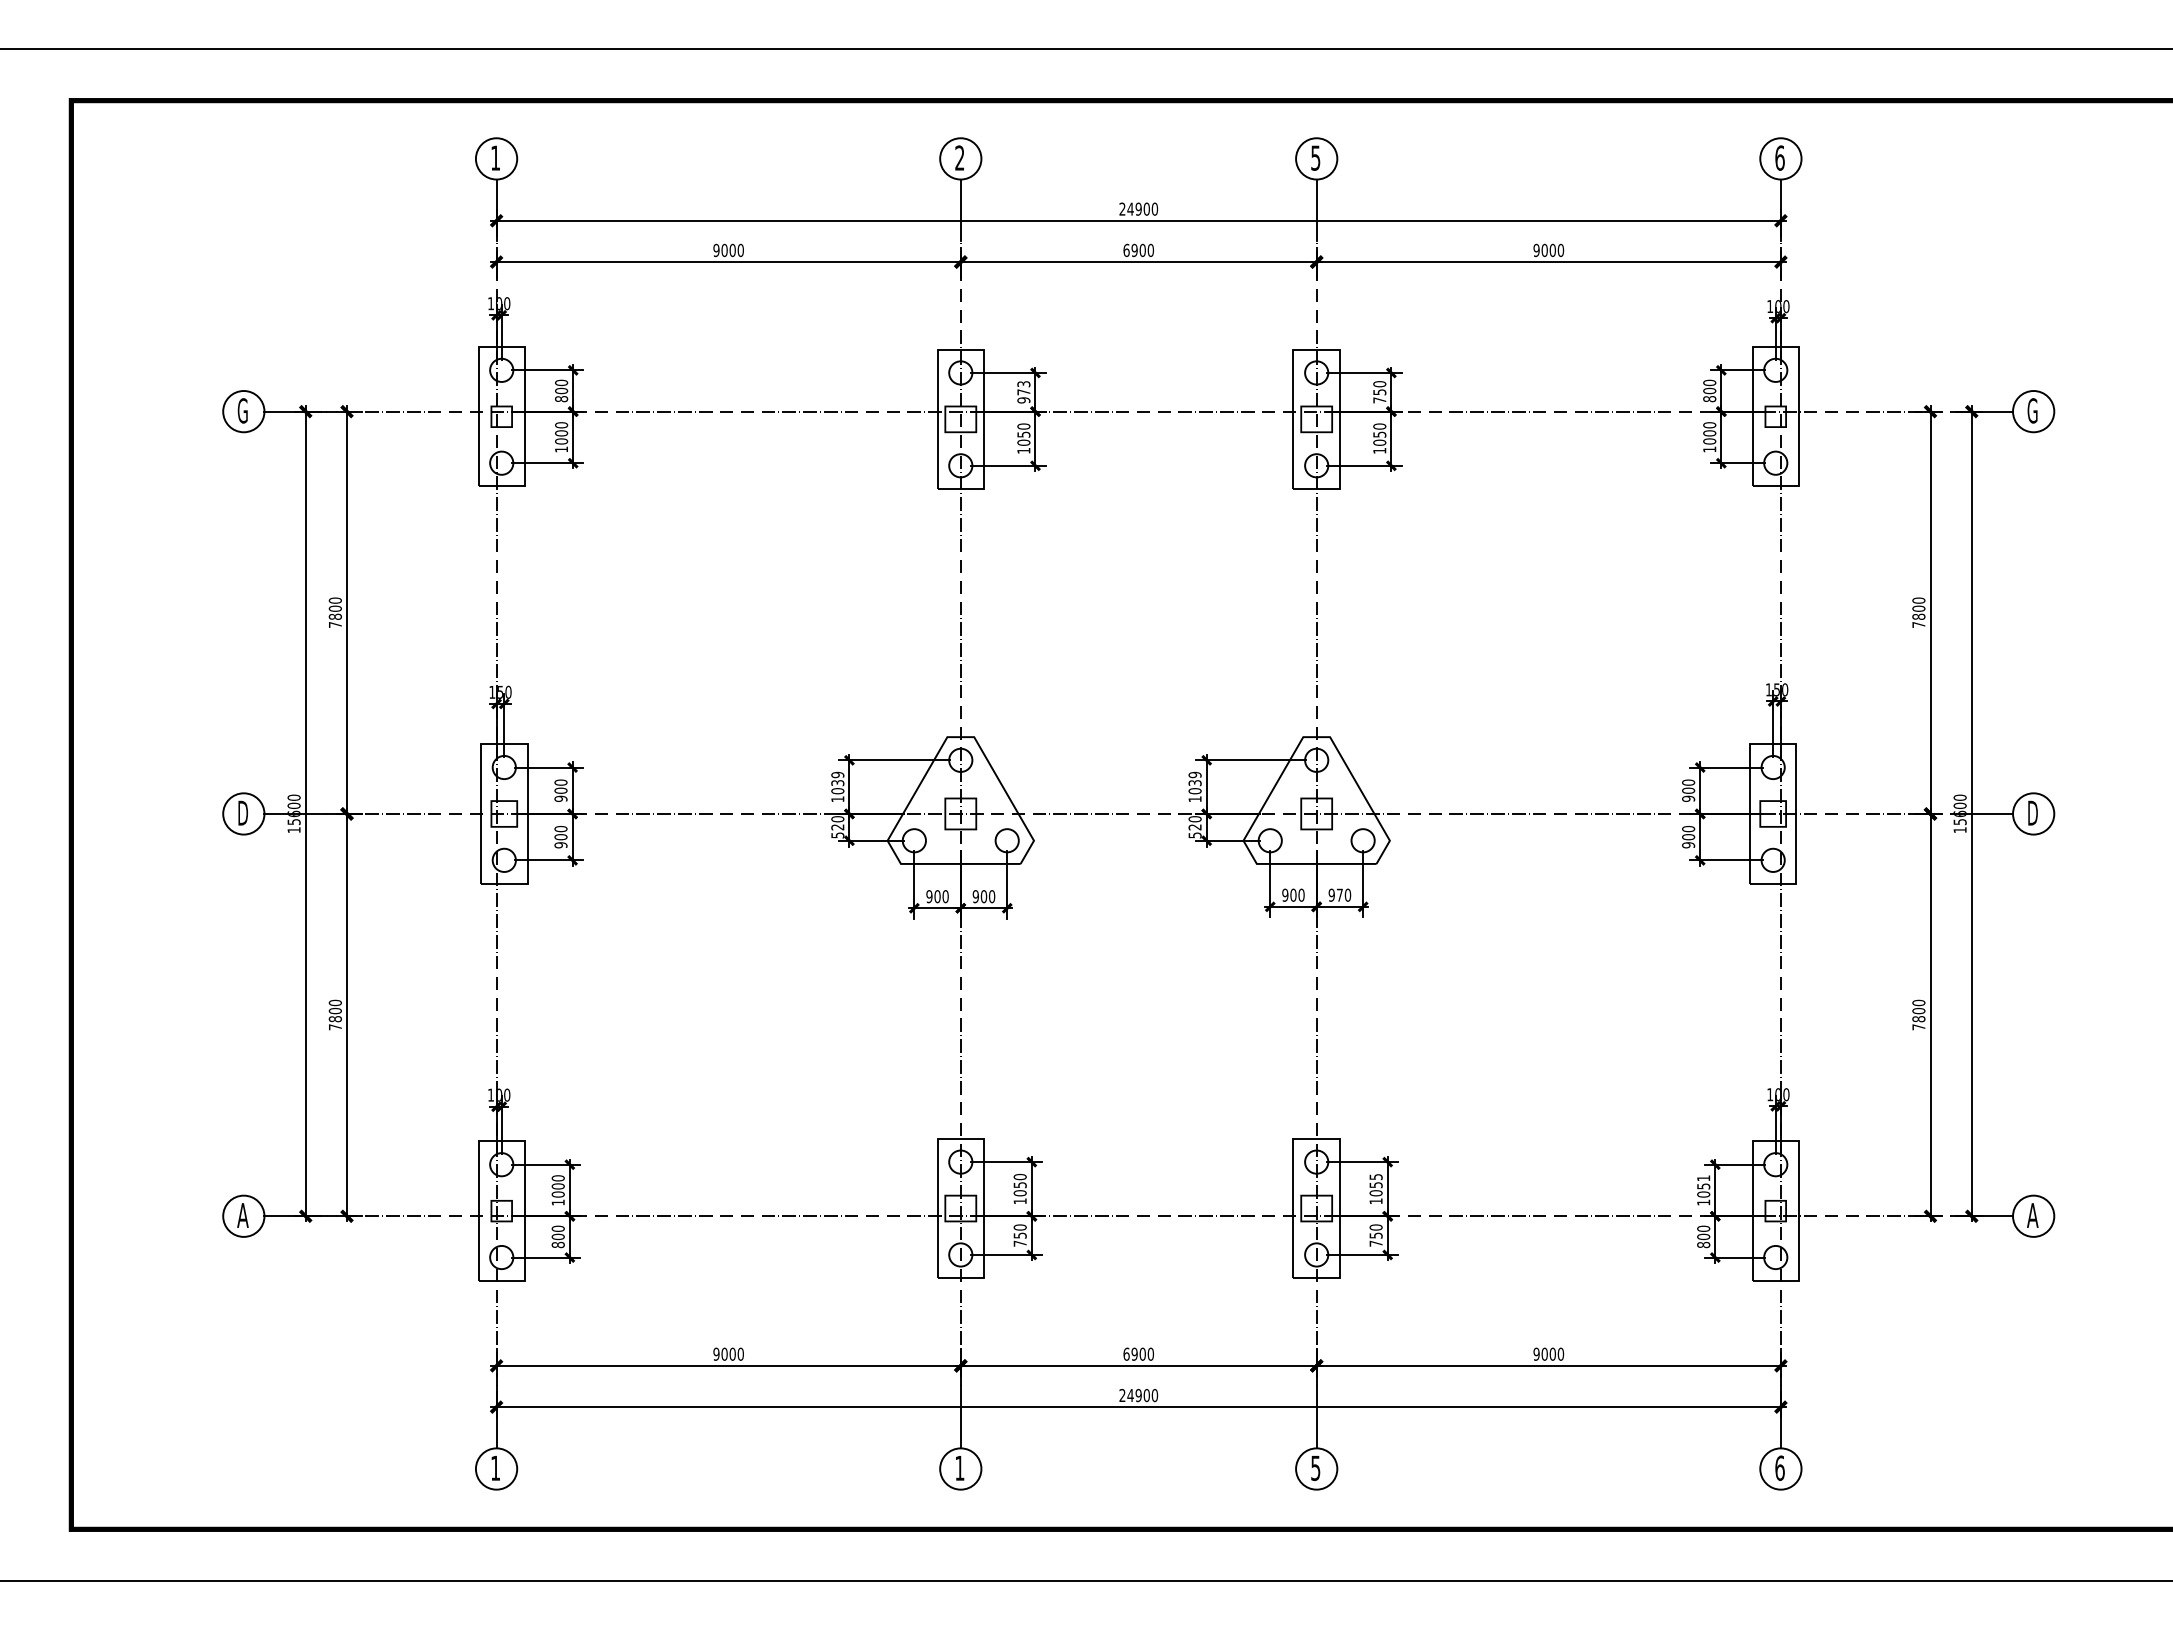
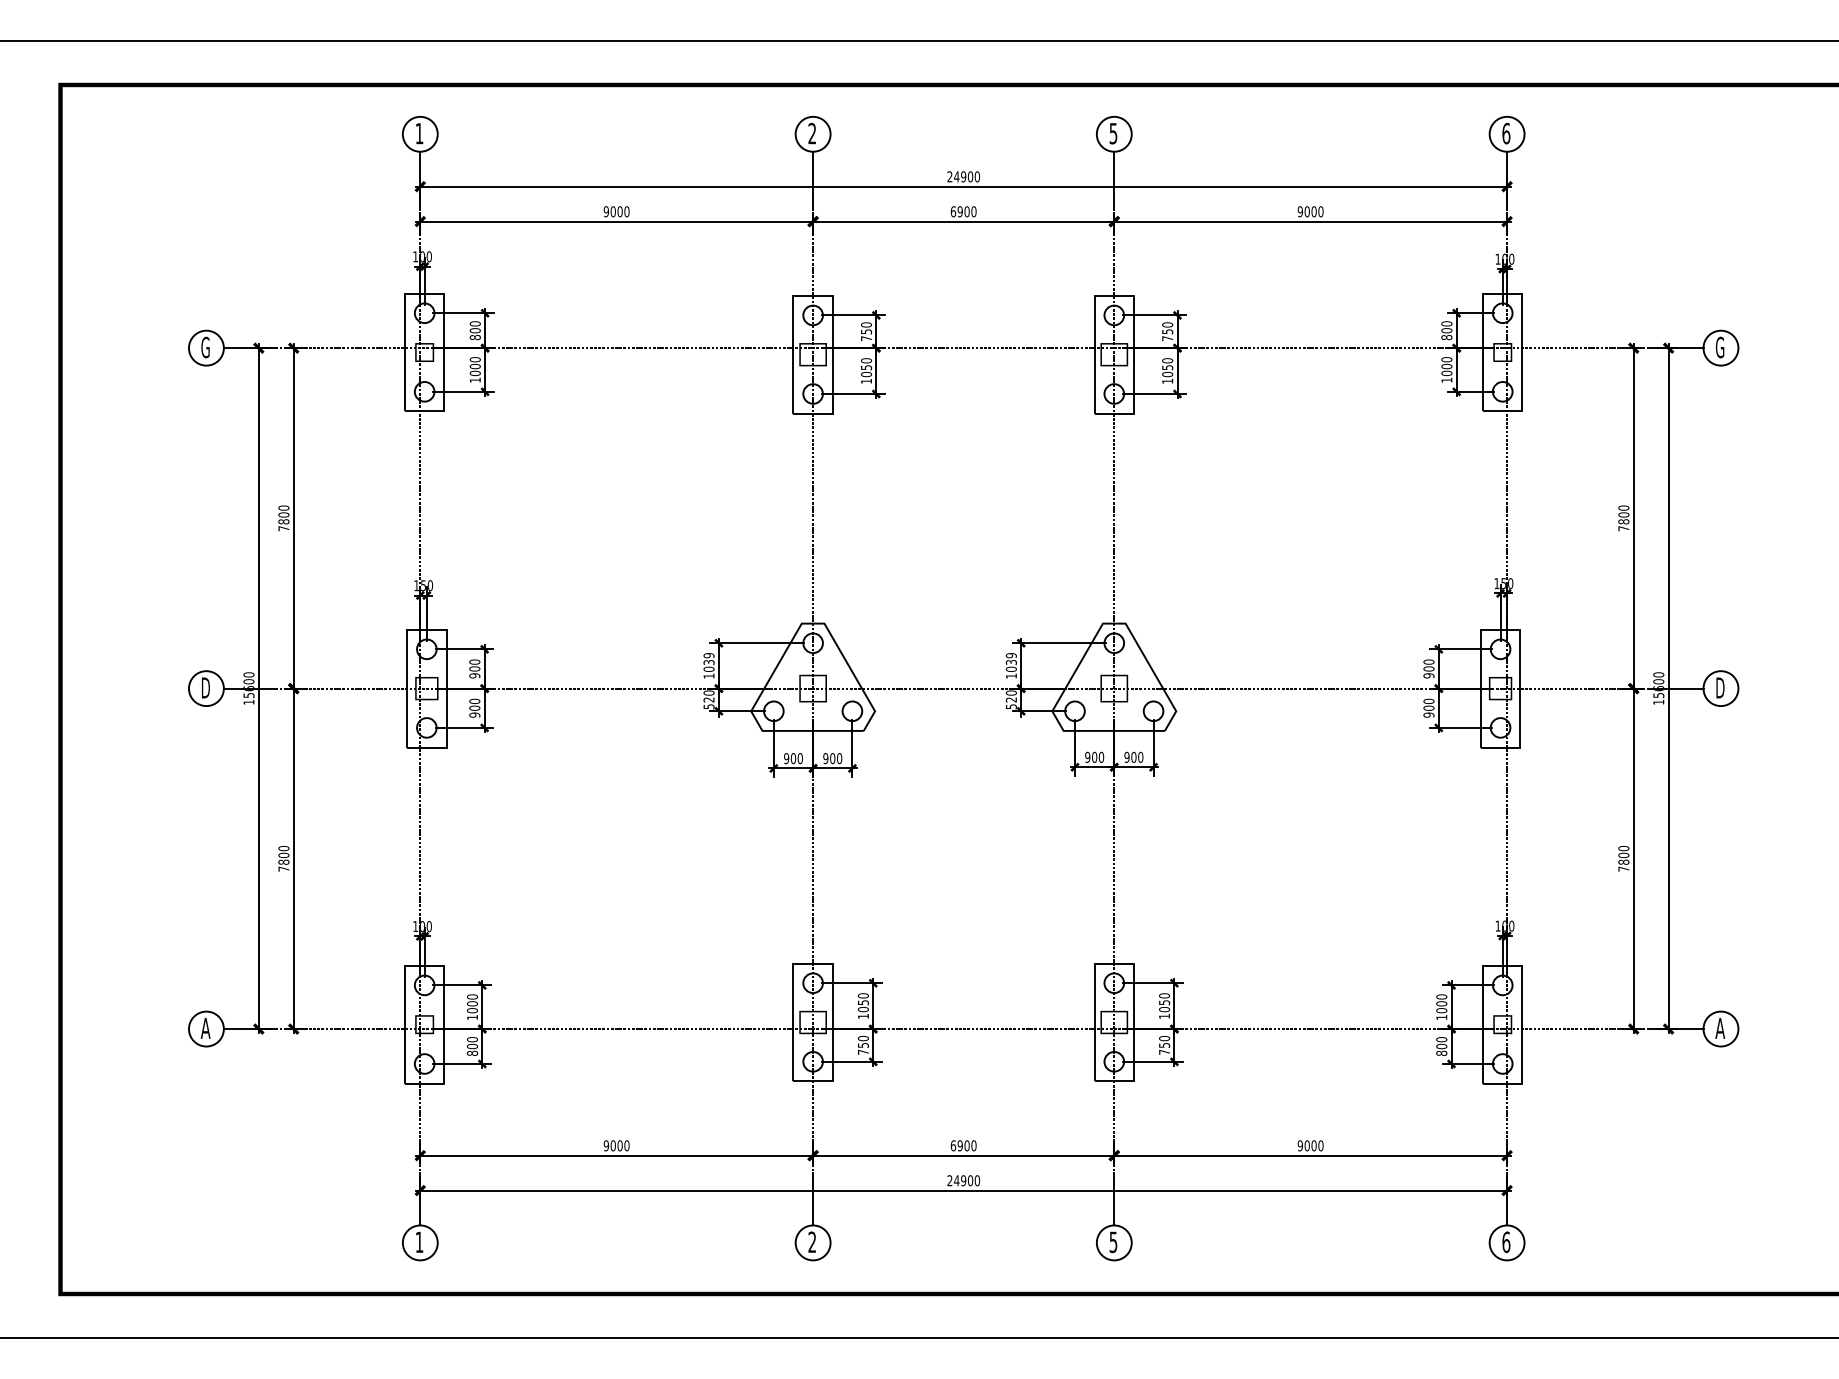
text: (1023, 392) -> (866, 331), 973 -> 750
text: (1339, 894) -> (1133, 756), 970 -> 900
text: (1375, 1176) -> (1164, 995), 1055 -> 1050
text: (1703, 1182) -> (1441, 1000), 1051 -> 1000
text: (959, 1467) -> (812, 1241), 1 -> 2

